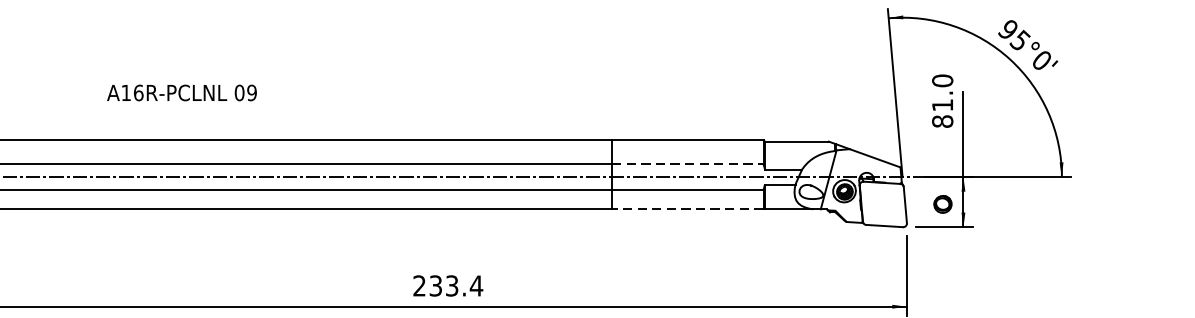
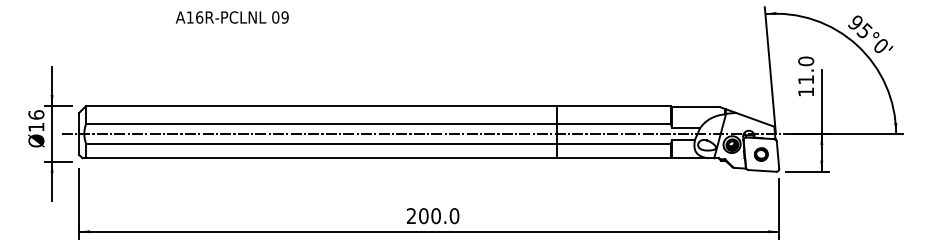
text: (180, 92) -> (231, 17), moved
text: (943, 120) -> (806, 91), 81.0 -> 11.0
line: (688, 164) -> (614, 124), dashed -> solid
part: (943, 204) -> (761, 154), moved
line: (687, 209) -> (613, 158), dashed -> solid
text: (456, 286) -> (439, 216), 233.4 -> 200.0

